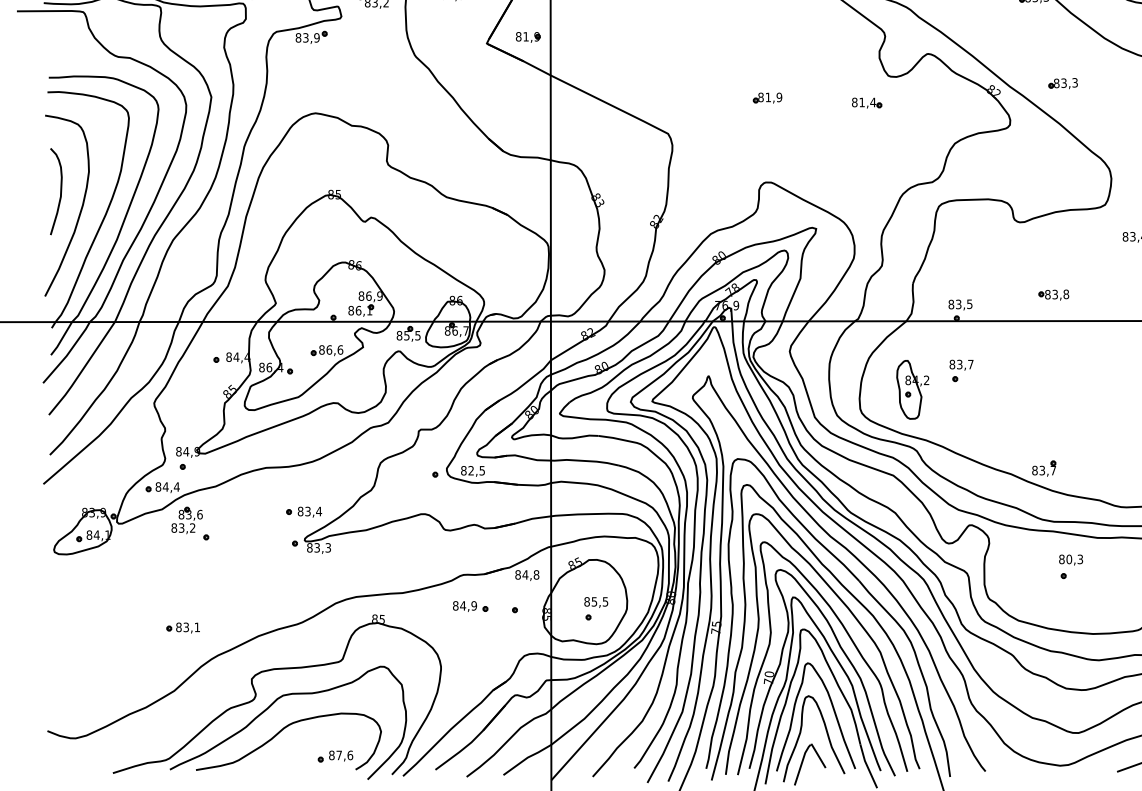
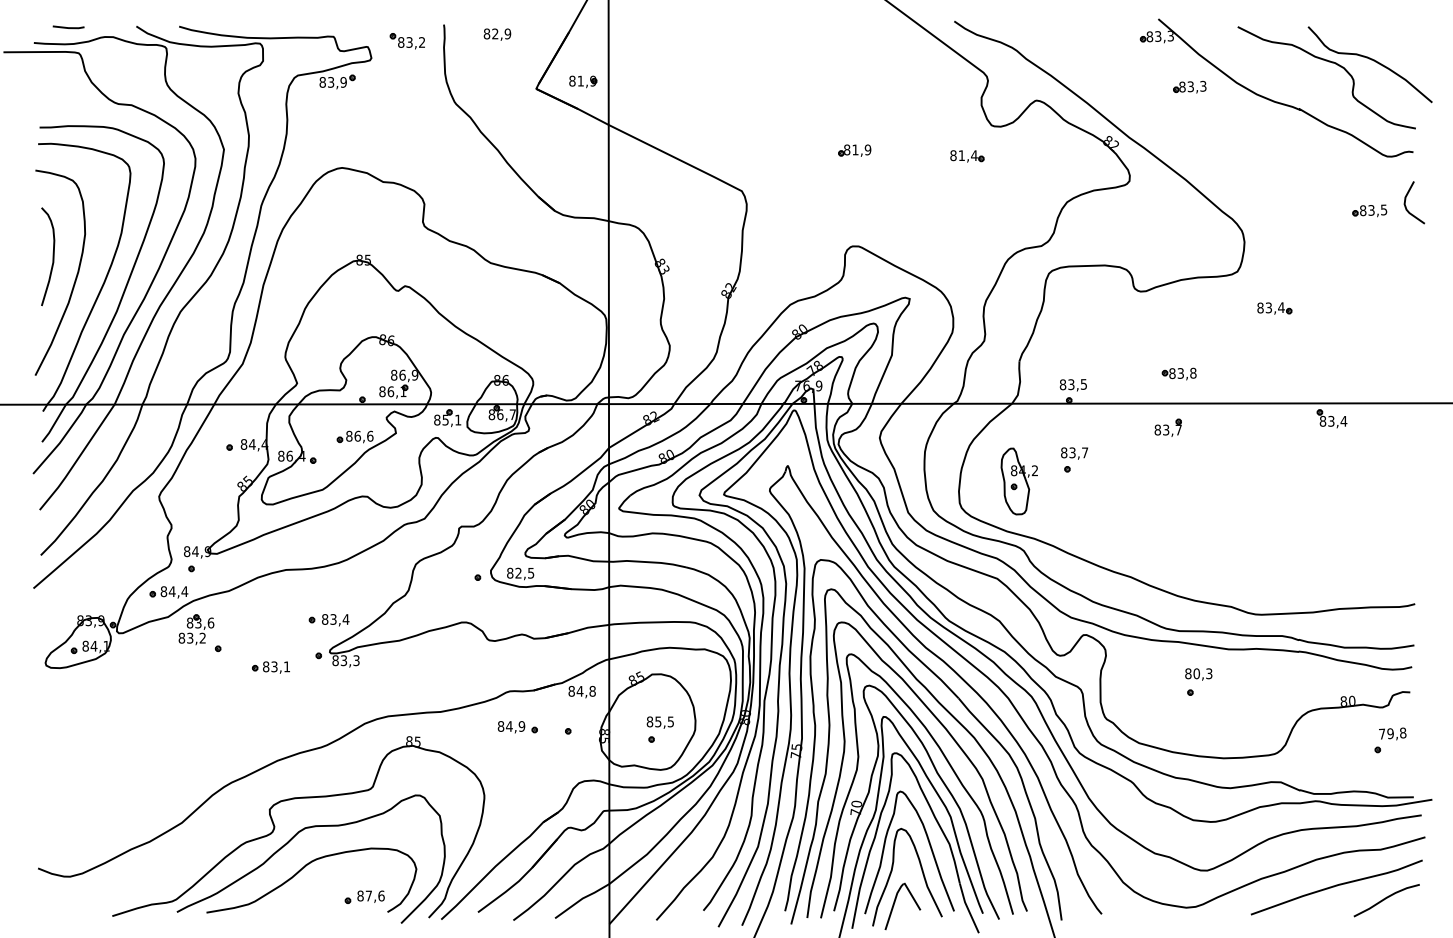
part: (1062, 82) -> (1189, 86), moved
text: (418, 335) -> (458, 419), 85,5 -> 85,1
part: (1043, 468) -> (1167, 427), moved
part: (182, 627) -> (270, 667), moved

